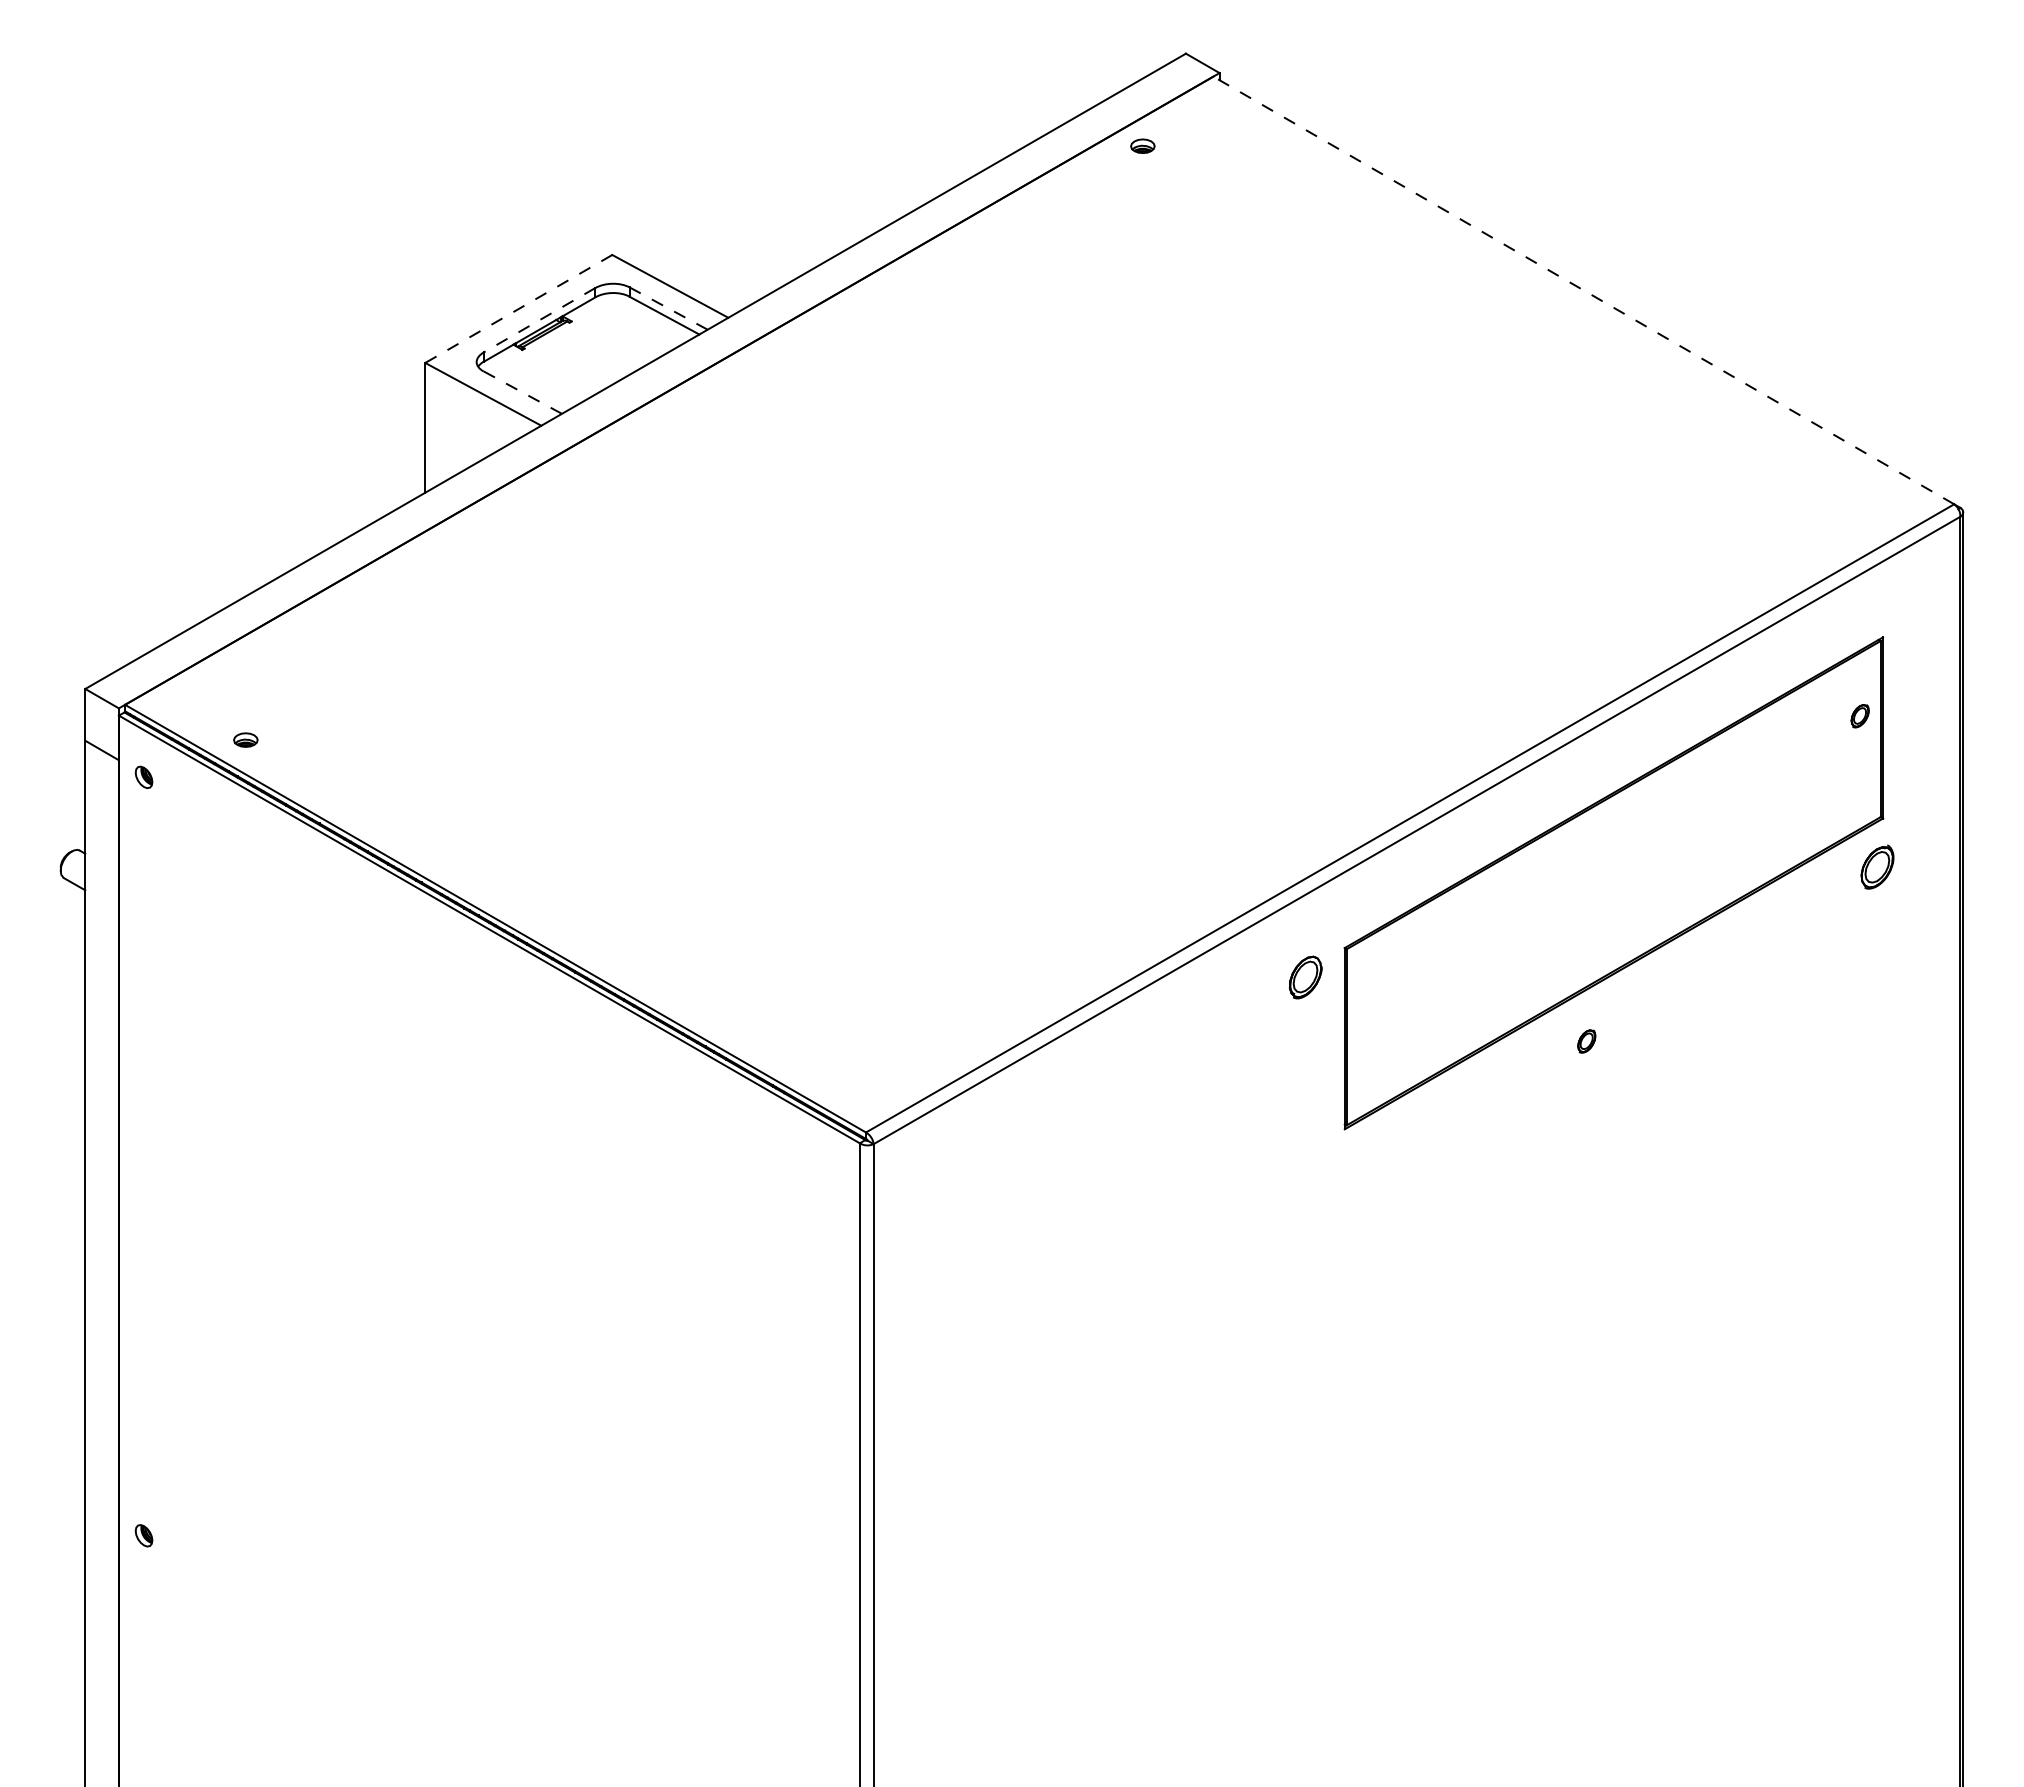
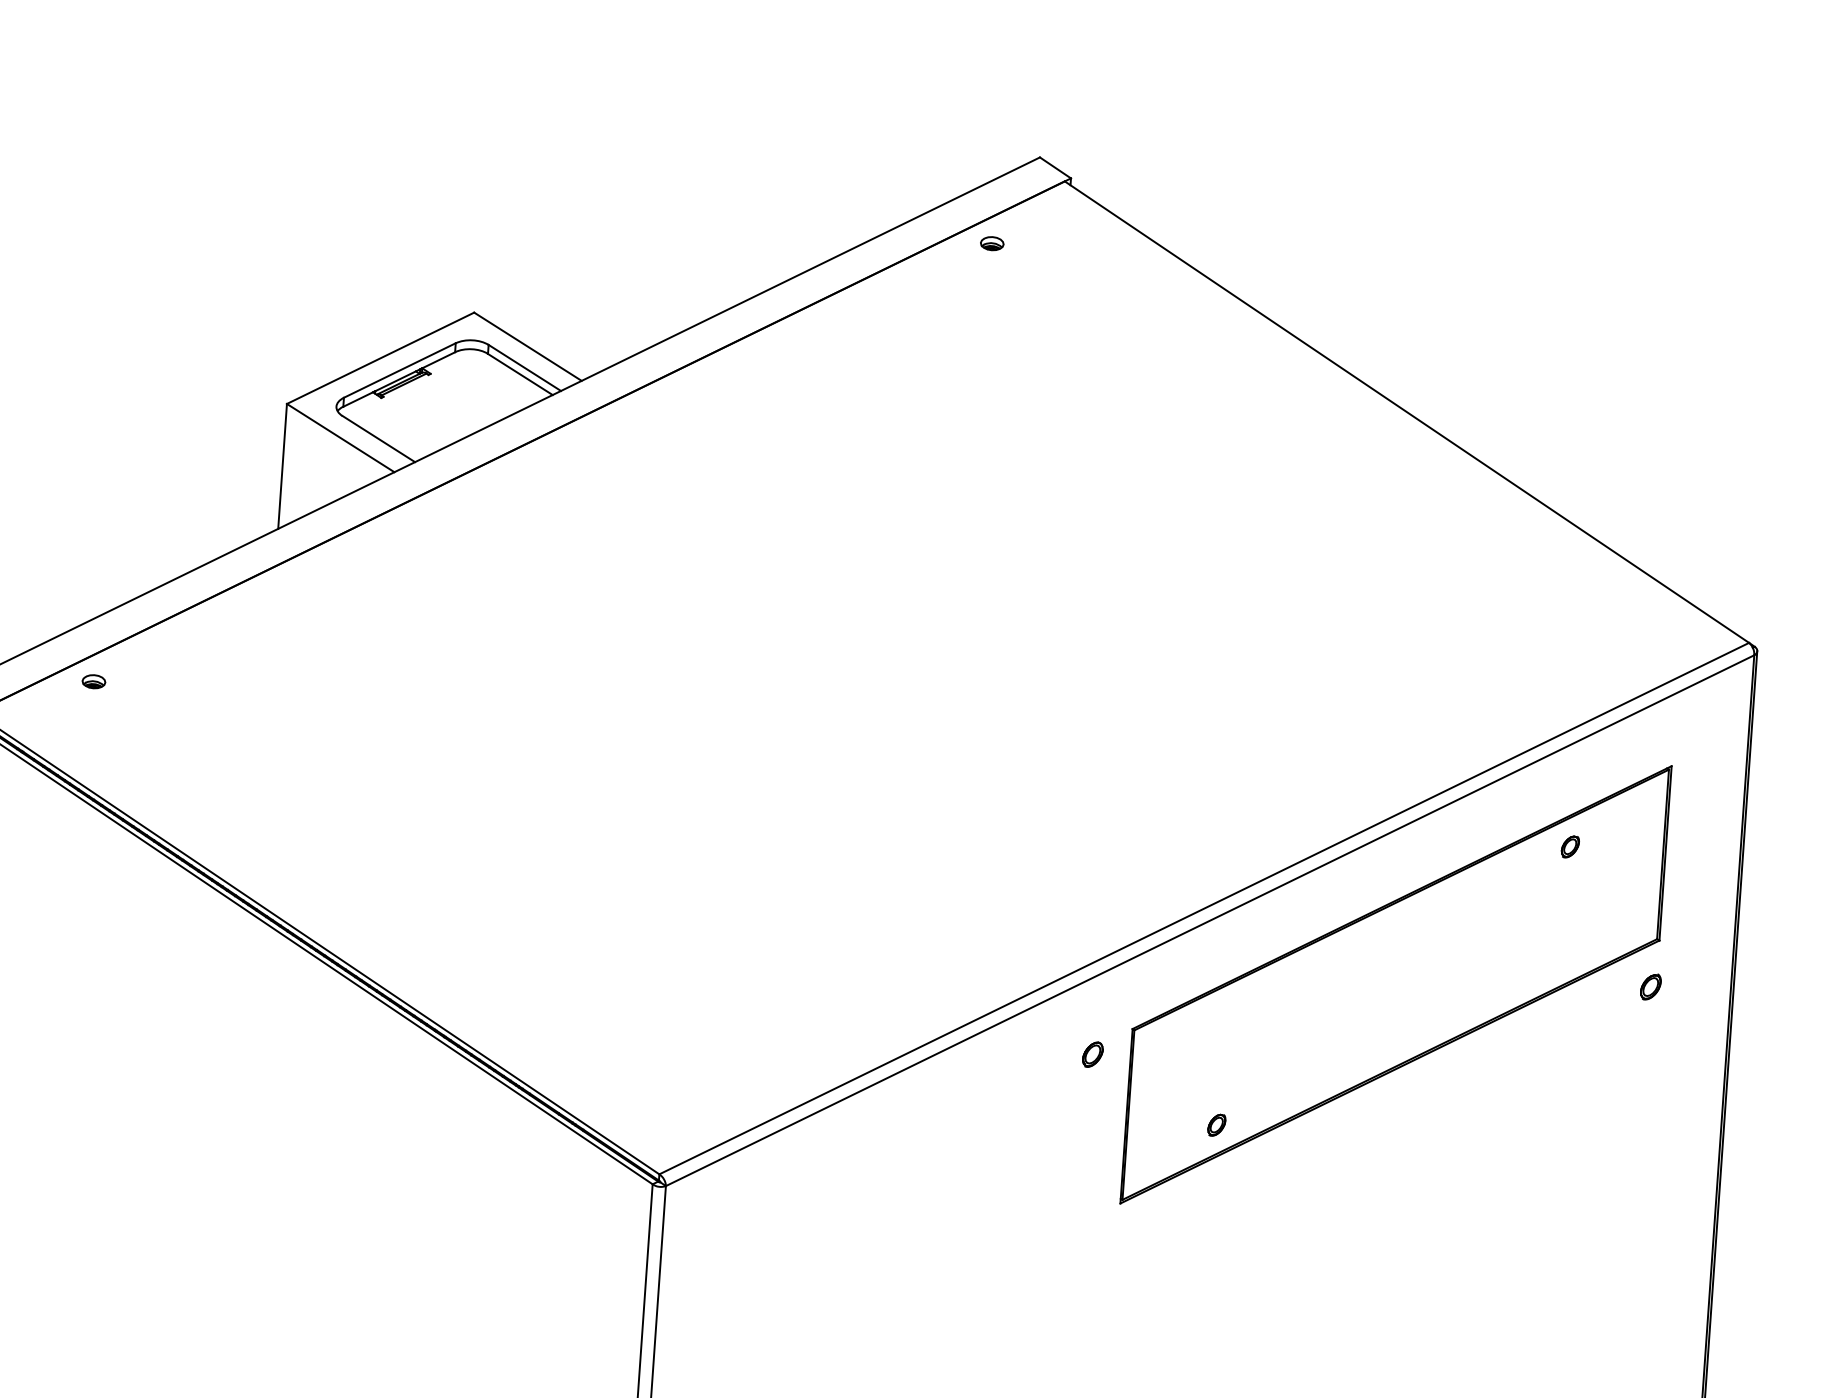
line: (1583, 290) -> (1406, 412), dashed -> solid
line: (518, 308) -> (380, 357), dashed -> solid
line: (669, 308) -> (525, 367), dashed -> solid
line: (539, 320) -> (399, 370), dashed -> solid
line: (523, 392) -> (379, 439), dashed -> solid
part: (1859, 716) -> (1569, 847), moved
part: (245, 739) -> (93, 681), moved
part: (1877, 866) -> (1650, 986), size x0.62
part: (1305, 977) -> (1092, 1054), size x0.62
part: (1586, 1041) -> (1216, 1125), moved

